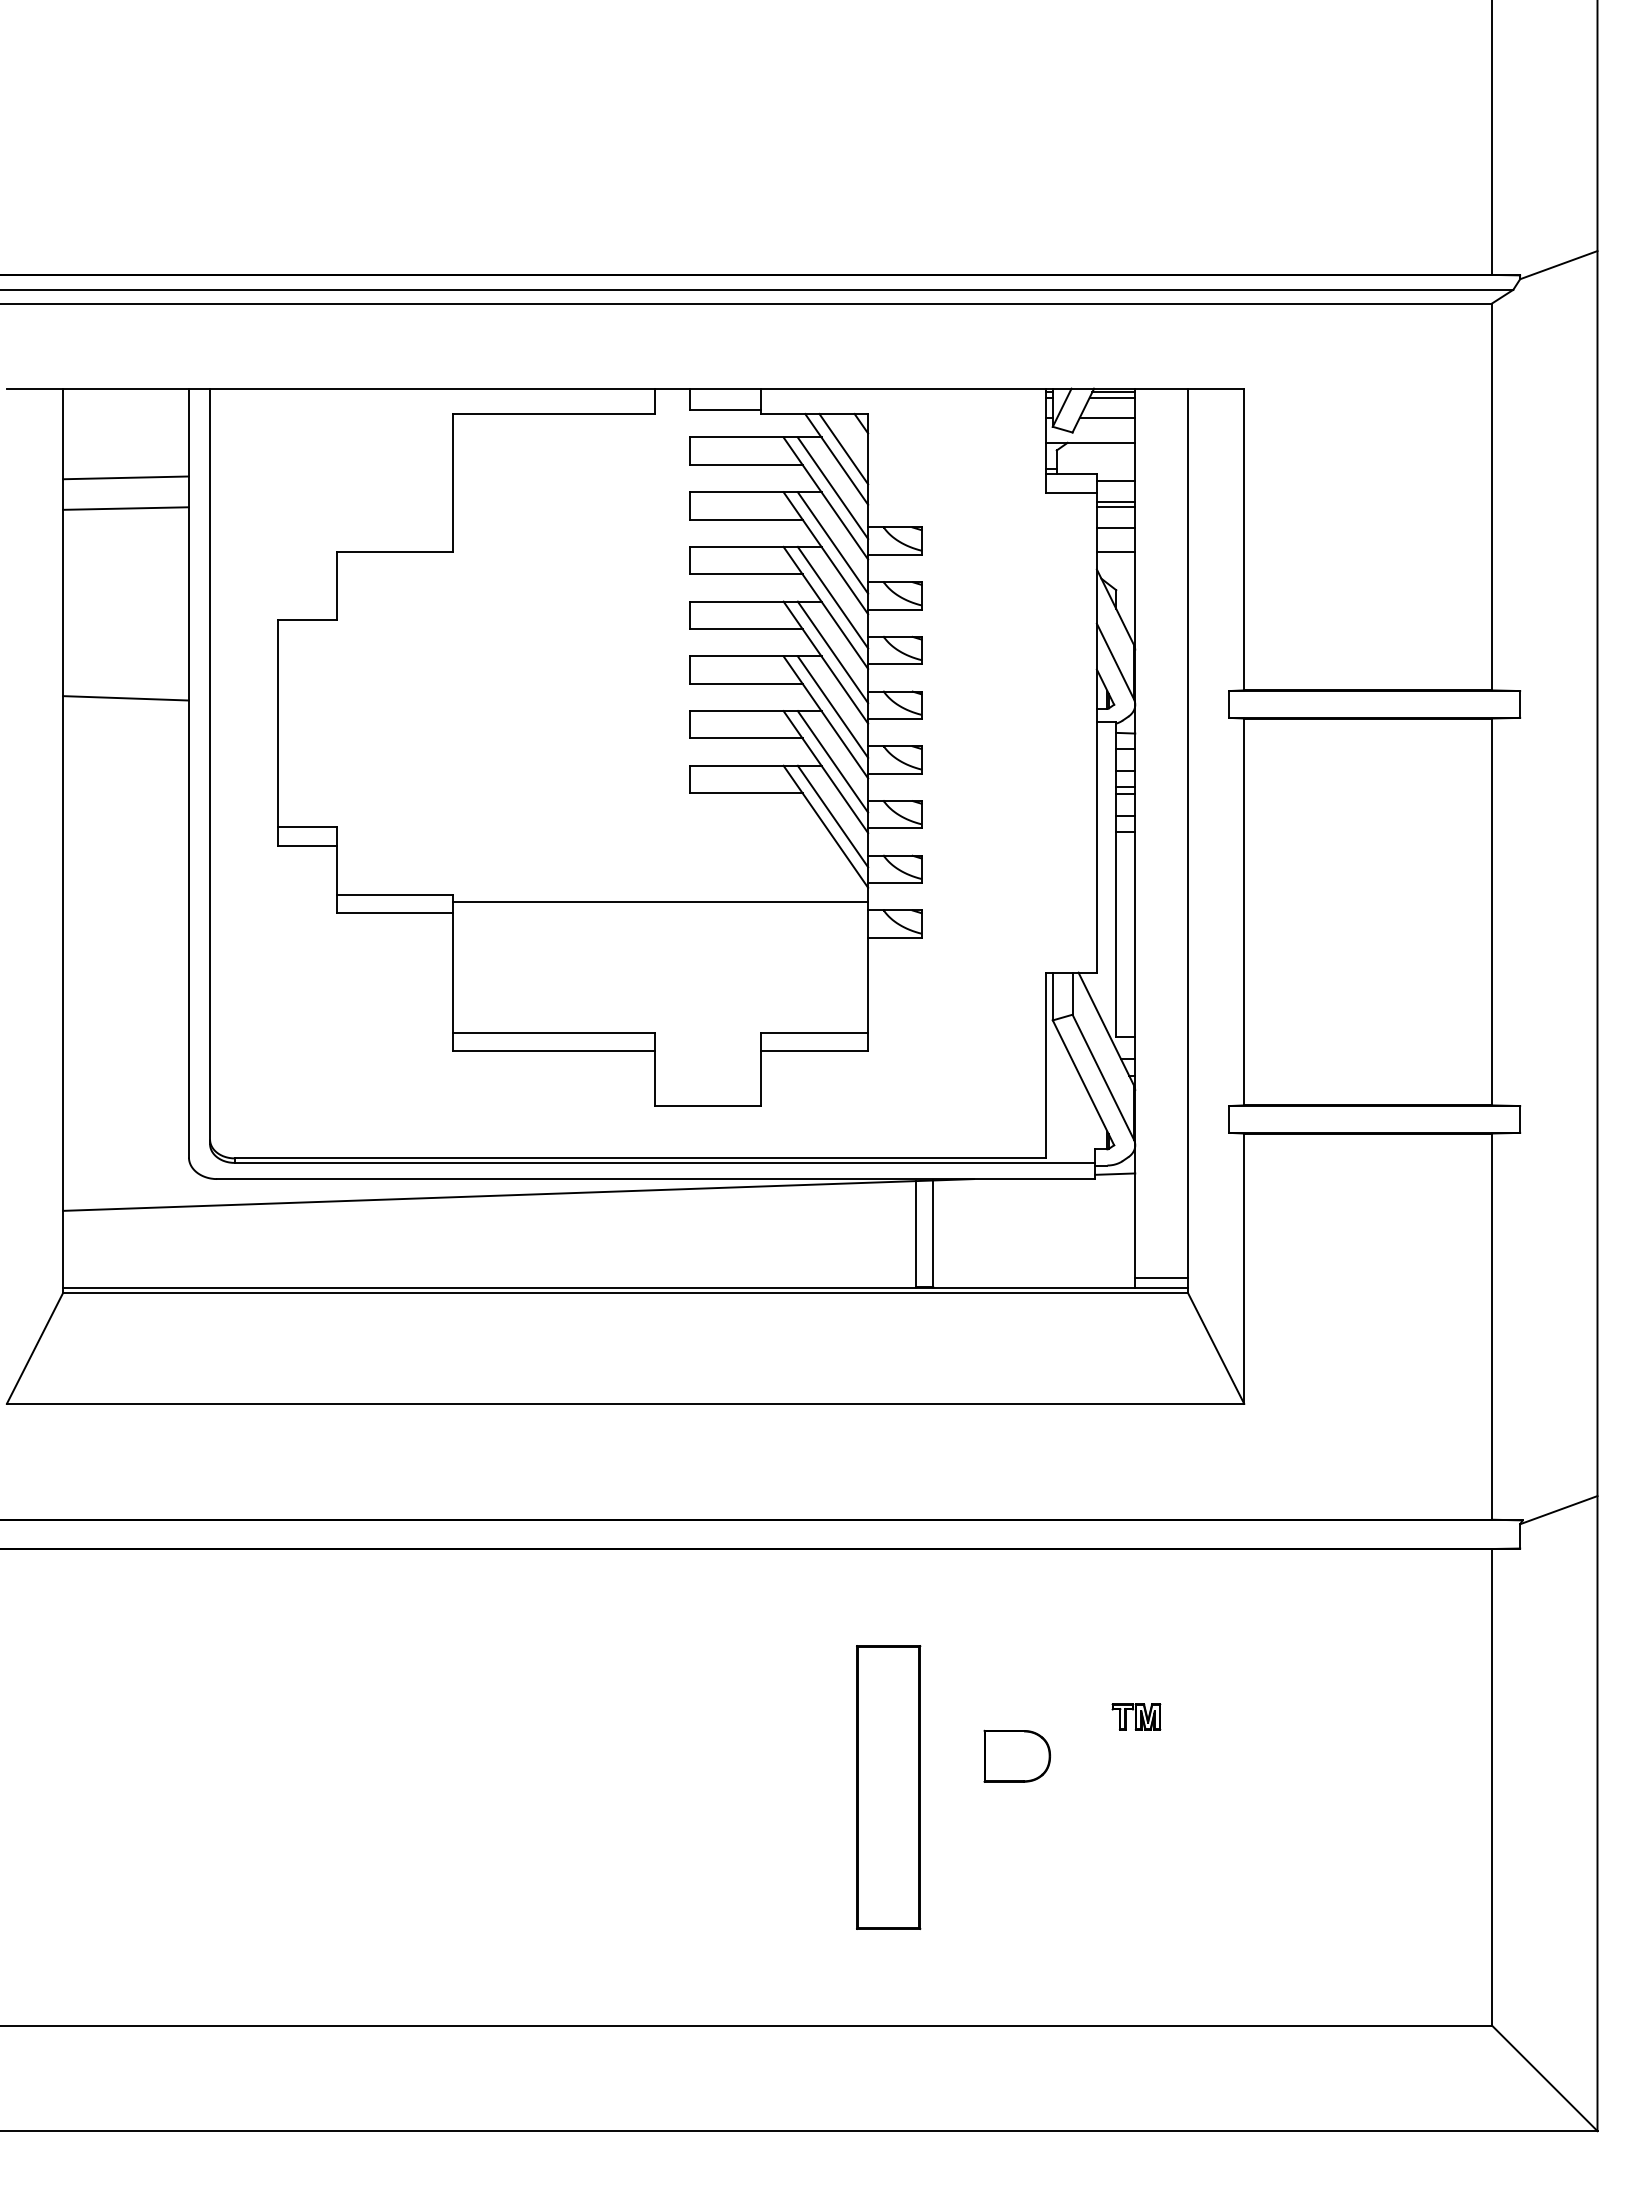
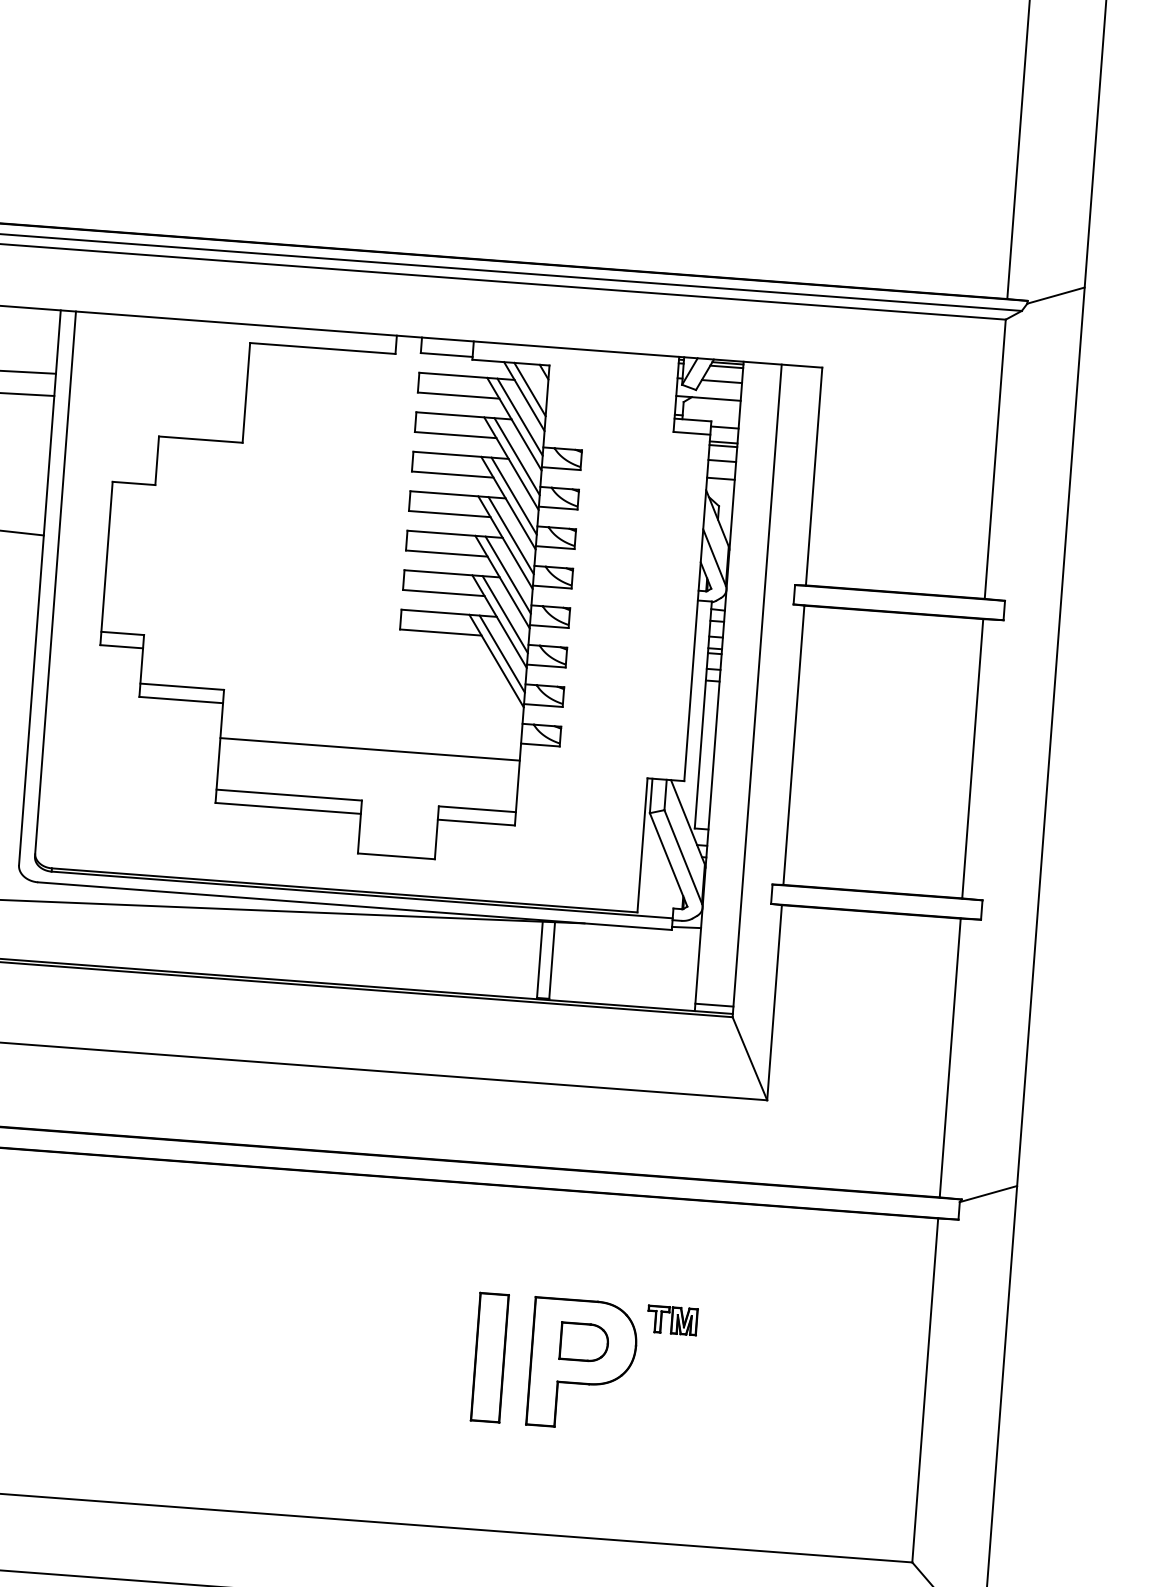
line: (660, 902) -> (369, 749), moved
part: (1136, 1716) -> (672, 1320), size x1.43
part: (888, 1786) -> (489, 1357), size x0.62
part: (1016, 1786) -> (582, 1364), added

